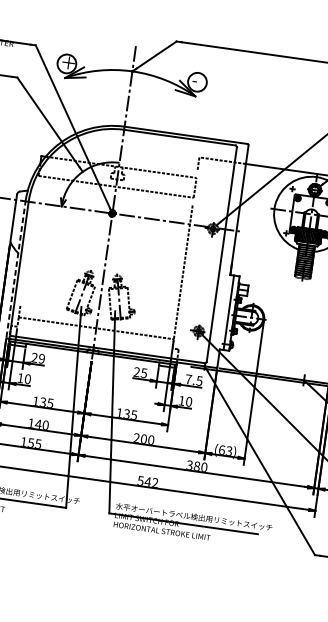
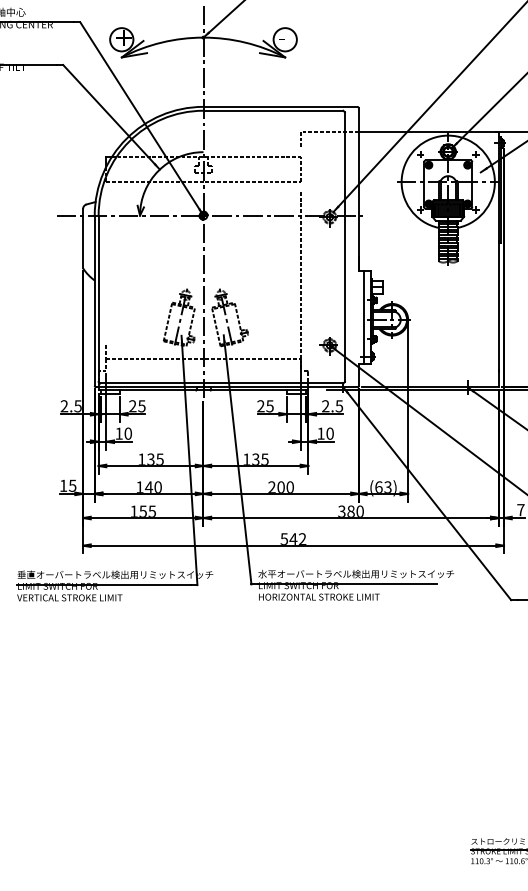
line: (15, 269) -> (94, 300), dashed -> solid
text: (41, 358) -> (141, 406), 29 -> 25
text: (188, 379) -> (325, 406), 7.5 -> 2.5

